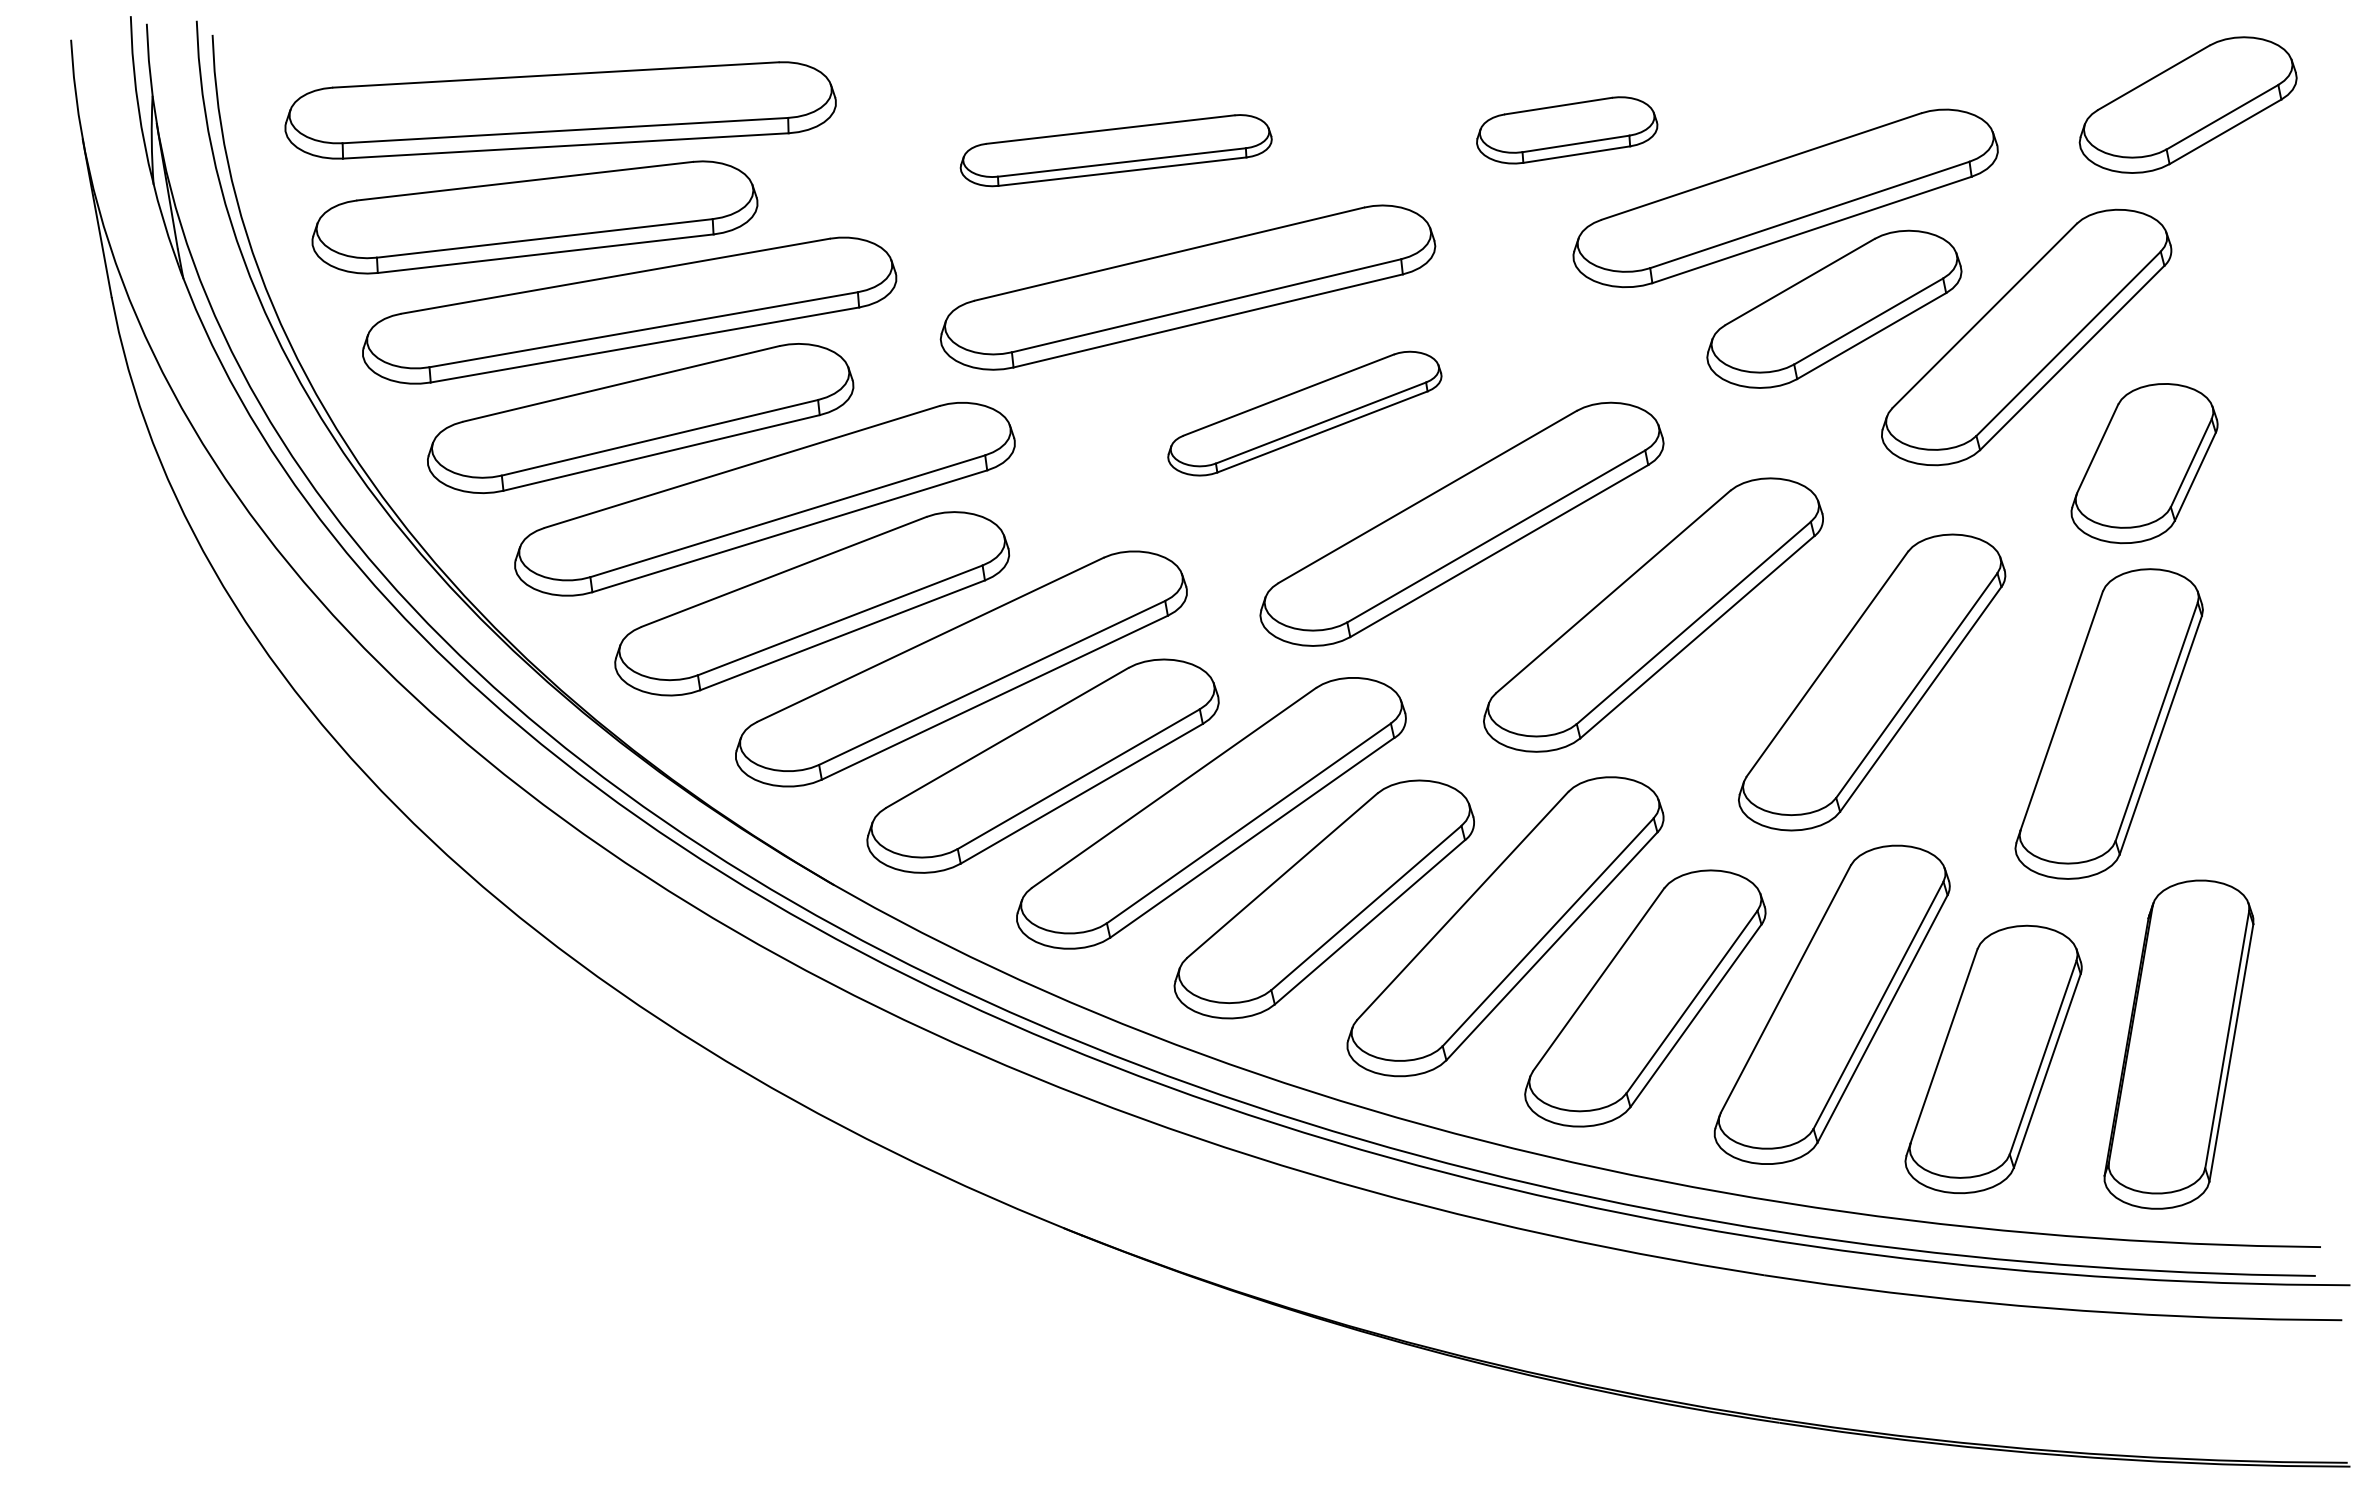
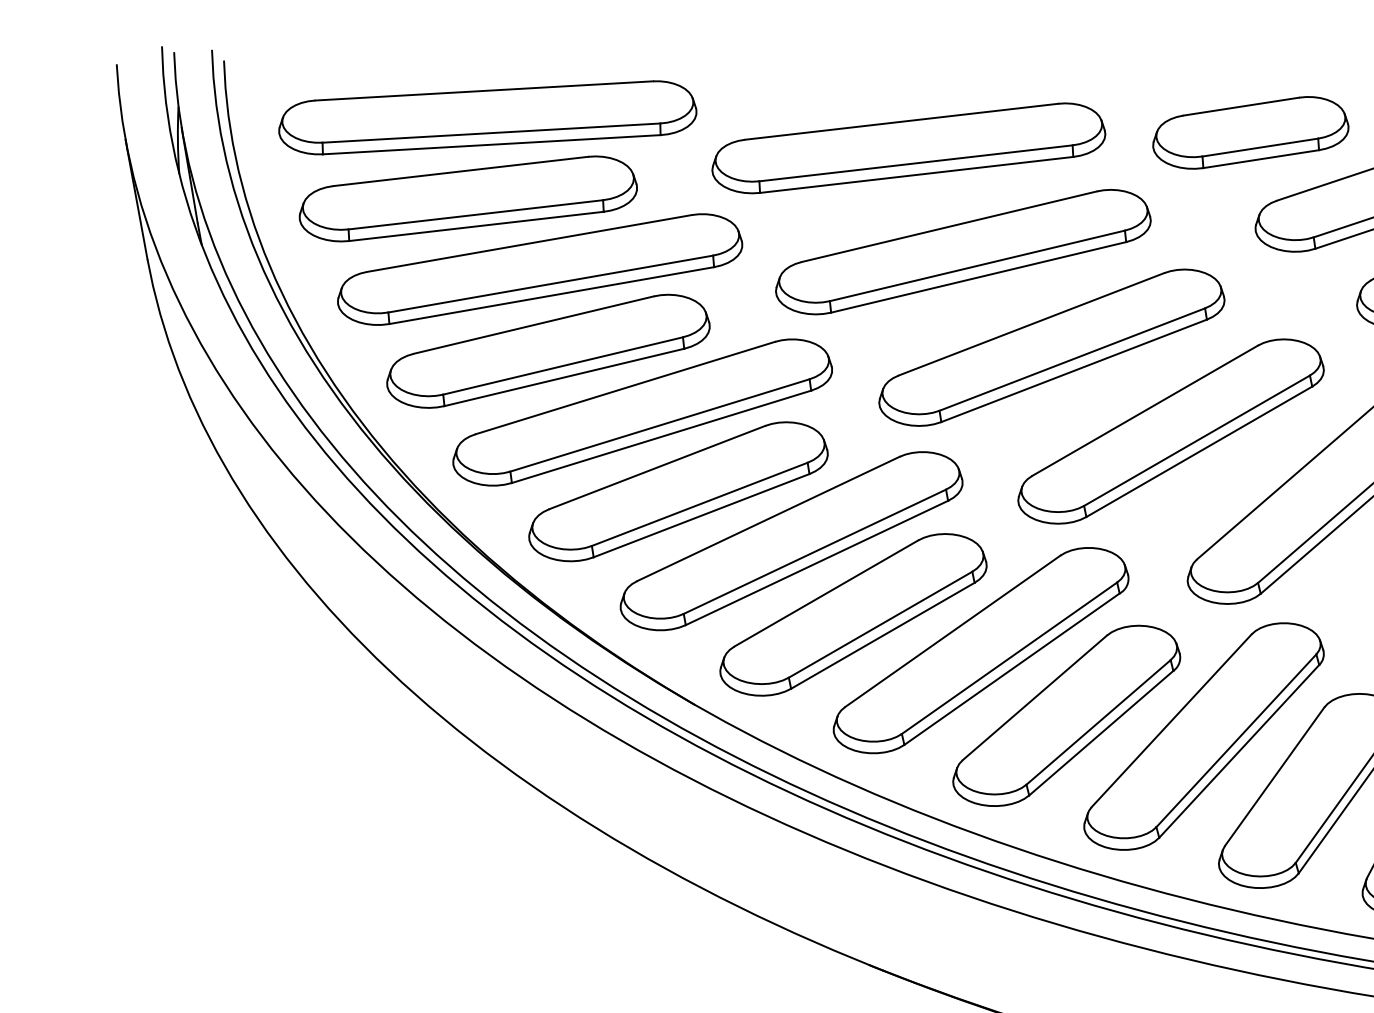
part: (1566, 130) -> (1250, 133), size x1.43
part: (1116, 150) -> (909, 148), size x1.67
part: (1304, 413) -> (1051, 347), size x1.67

